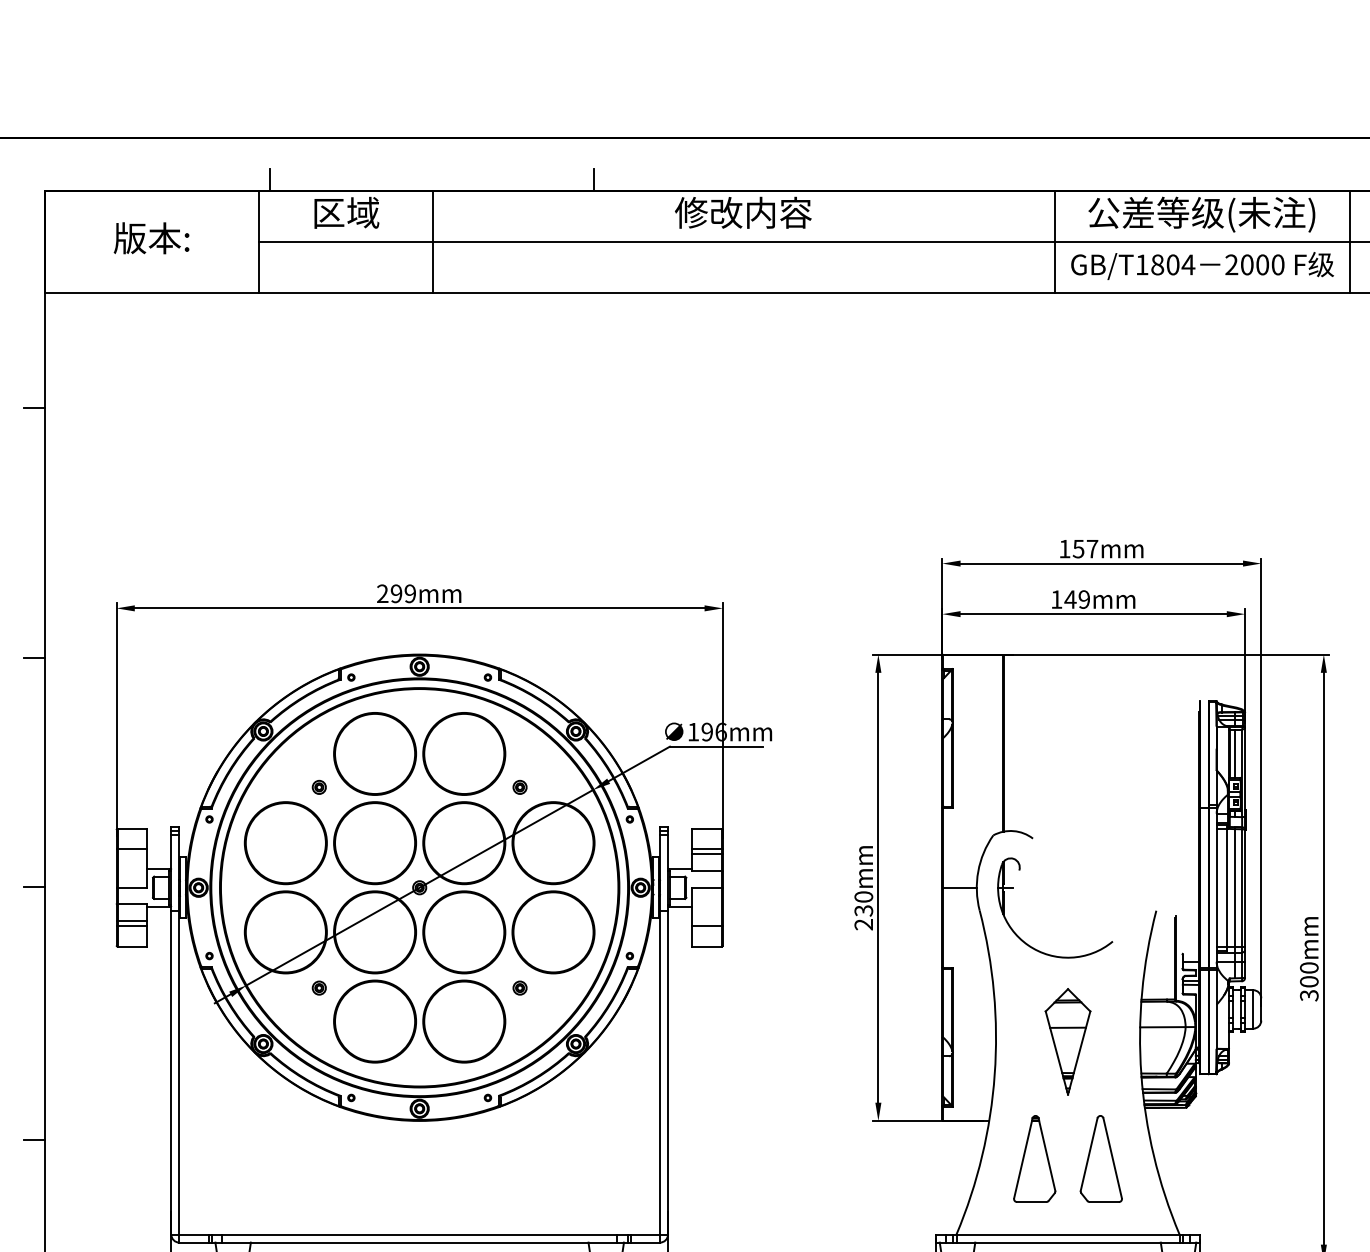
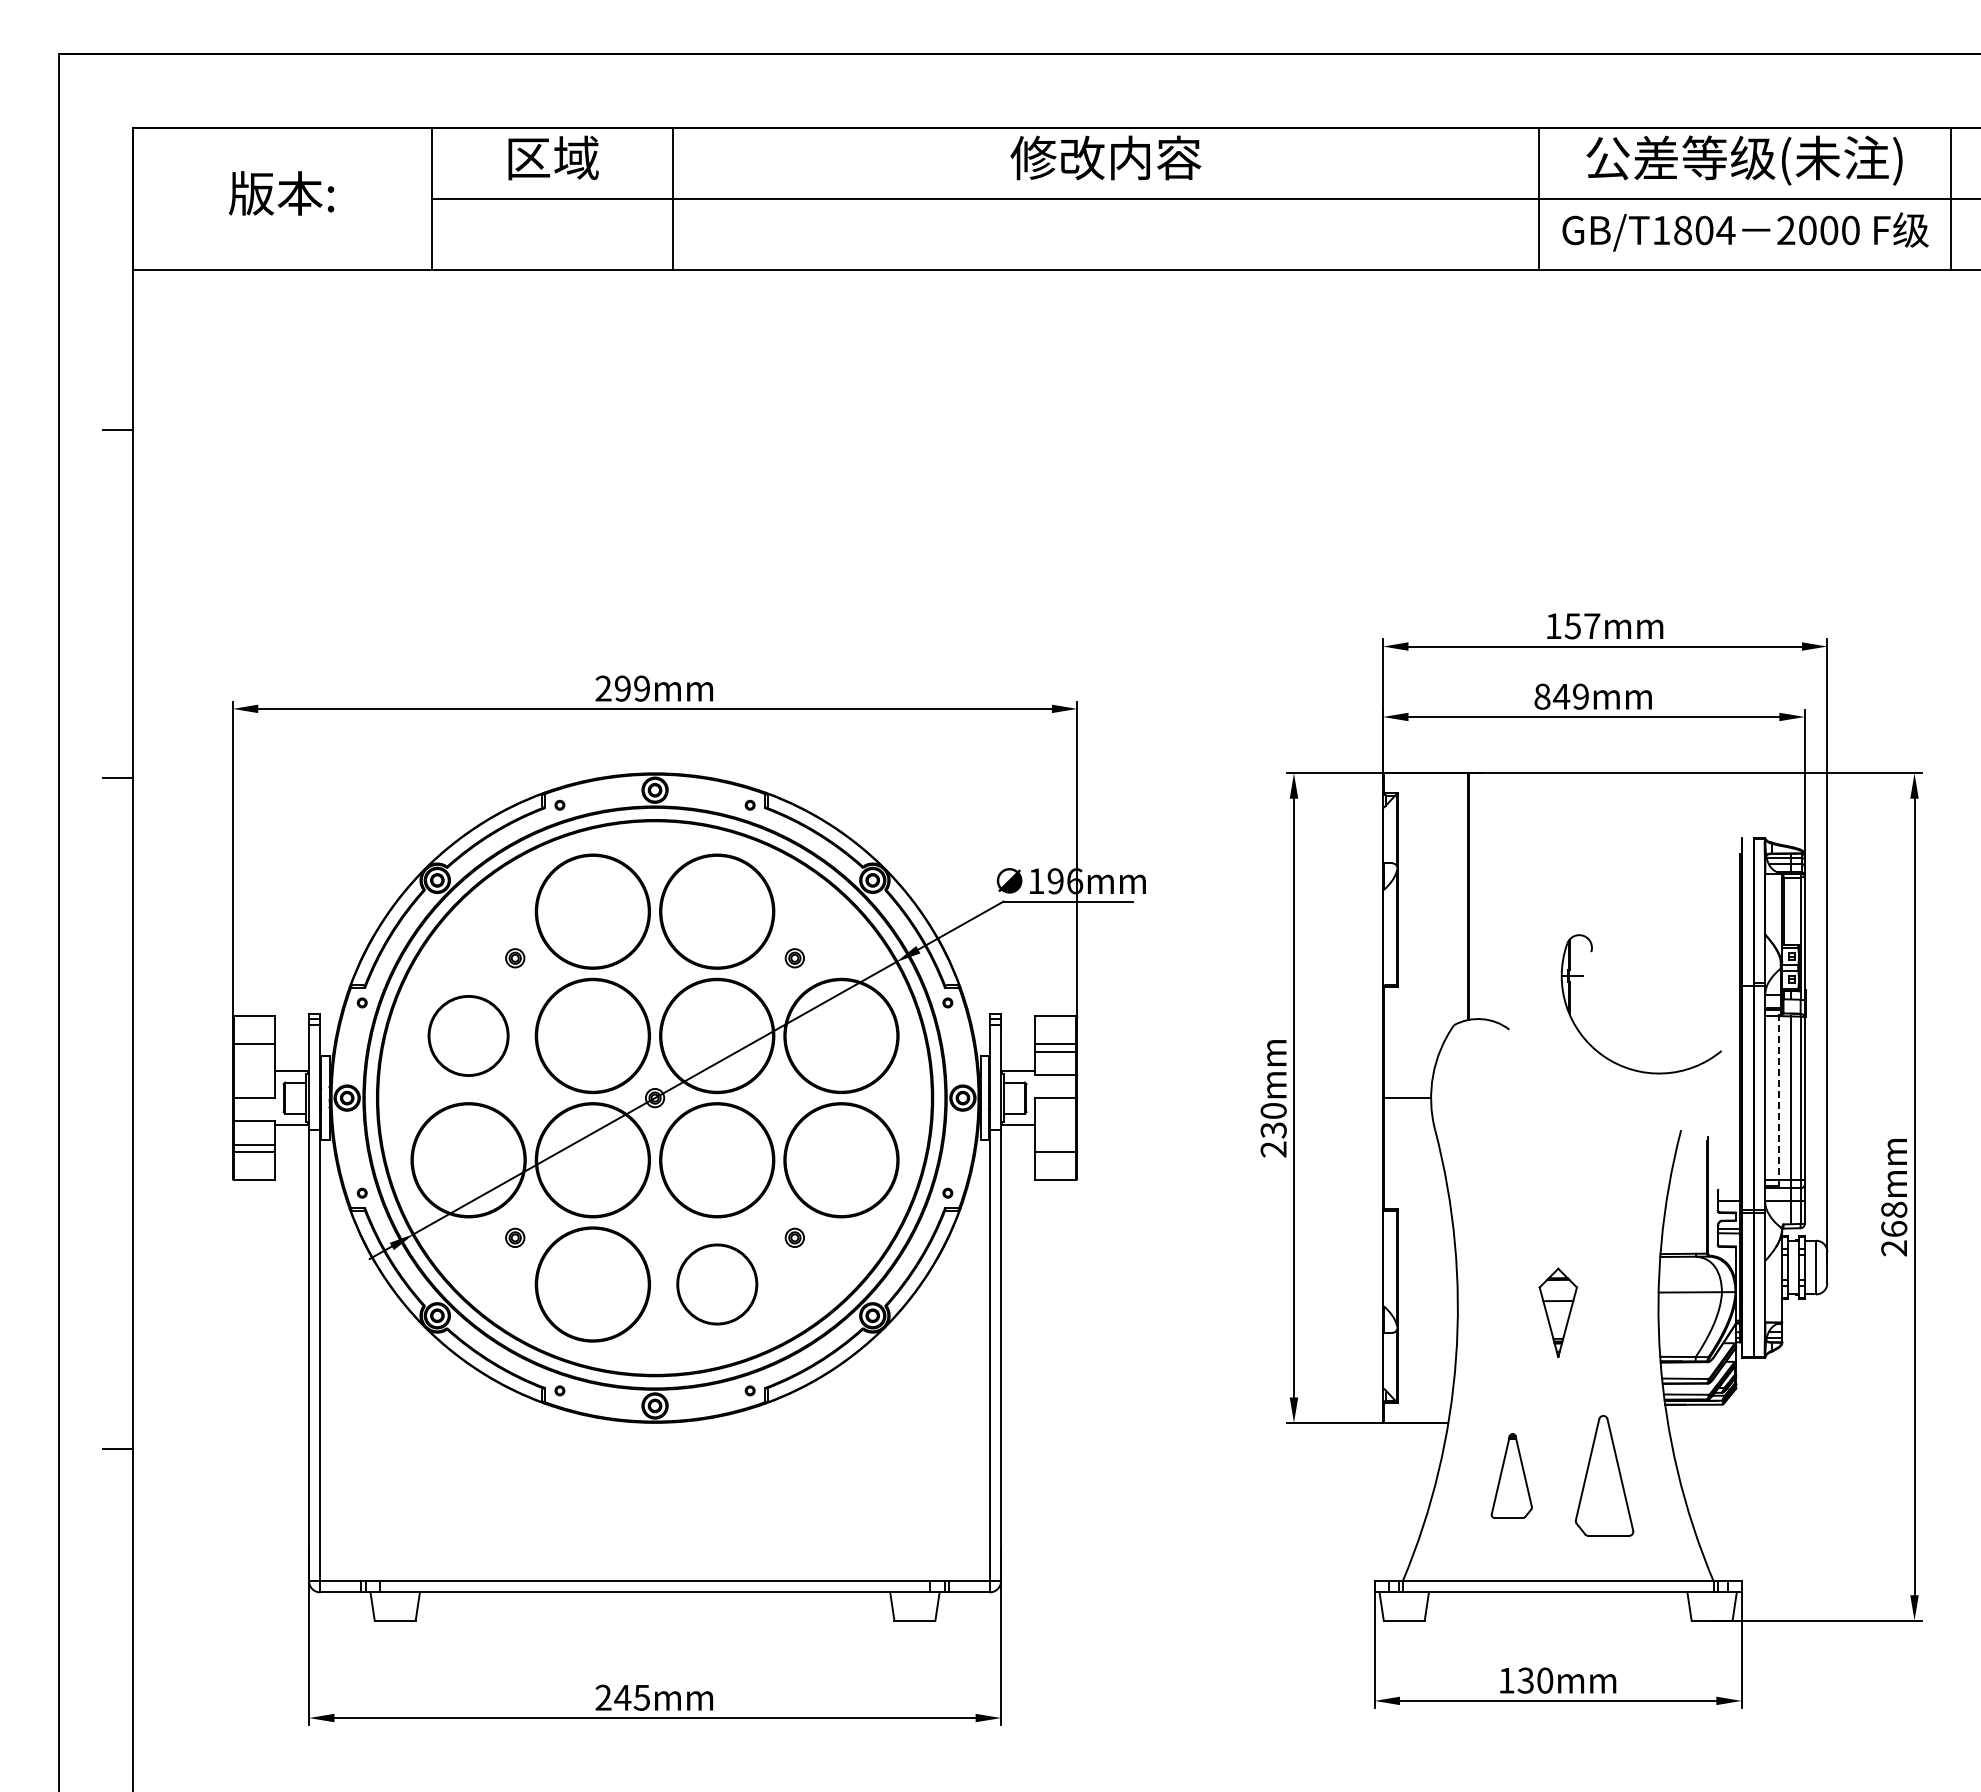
line: (269, 180) -> (445, 112), removed
line: (593, 180) -> (897, 112), removed
text: (1056, 599) -> (1542, 696), 149mm -> 849mm
line: (1234, 753) -> (1790, 911), removed
part: (285, 842) -> (468, 1035), size x0.7
line: (34, 886) -> (118, 1096), removed
line: (1226, 888) -> (1779, 1098), solid -> dashed
part: (1028, 944) -> (1603, 1054), moved
text: (1309, 981) -> (1894, 1228), 300mm -> 268mm
part: (464, 1021) -> (717, 1284), size x0.7
part: (1068, 1041) -> (1558, 1312), size x0.6
part: (1034, 1158) -> (1511, 1475), size x0.7

